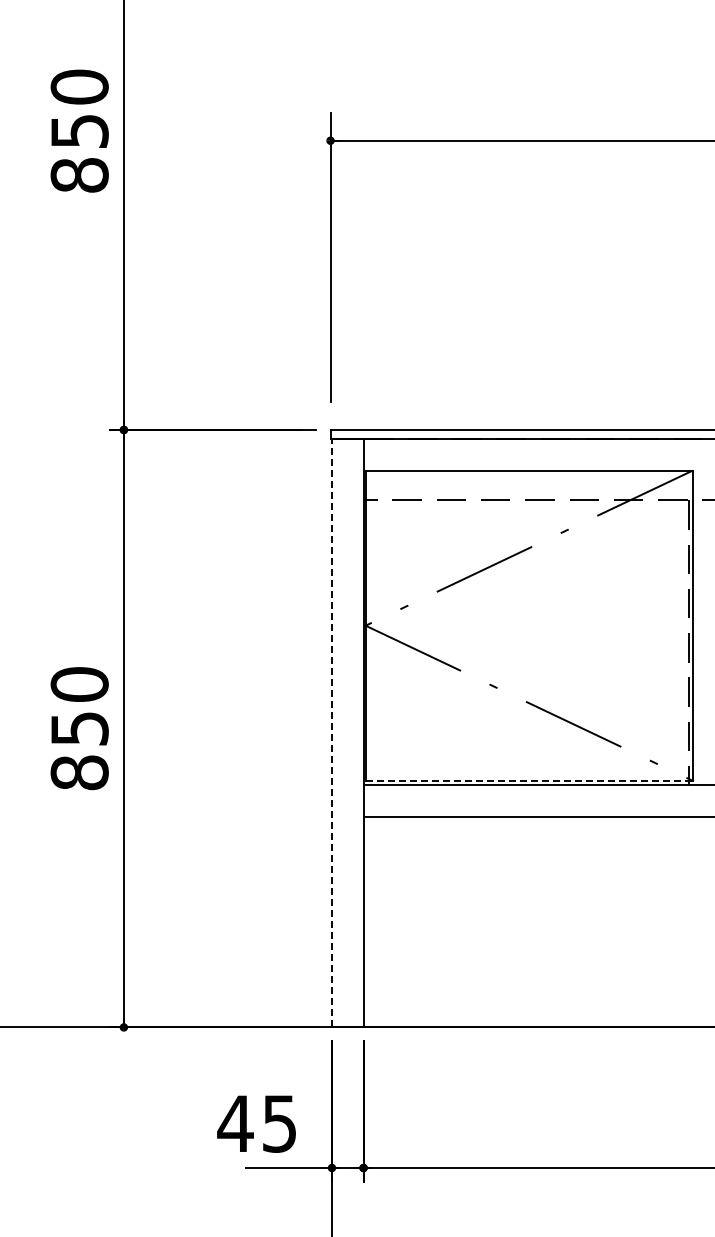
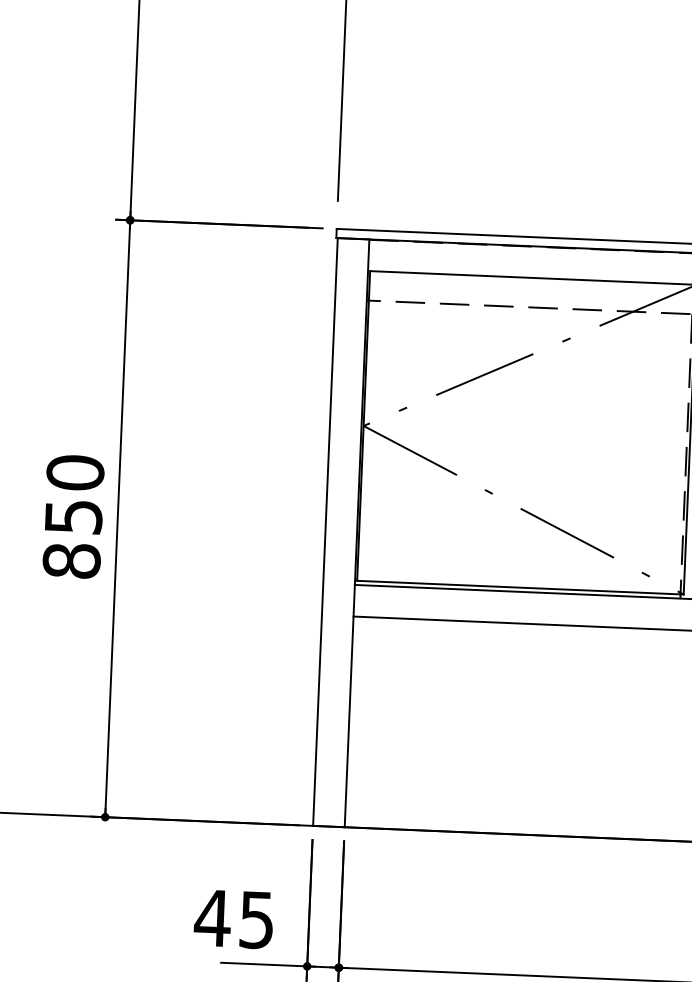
line: (331, 732) -> (325, 531), dashed -> solid
line: (529, 780) -> (520, 587), dashed -> solid

